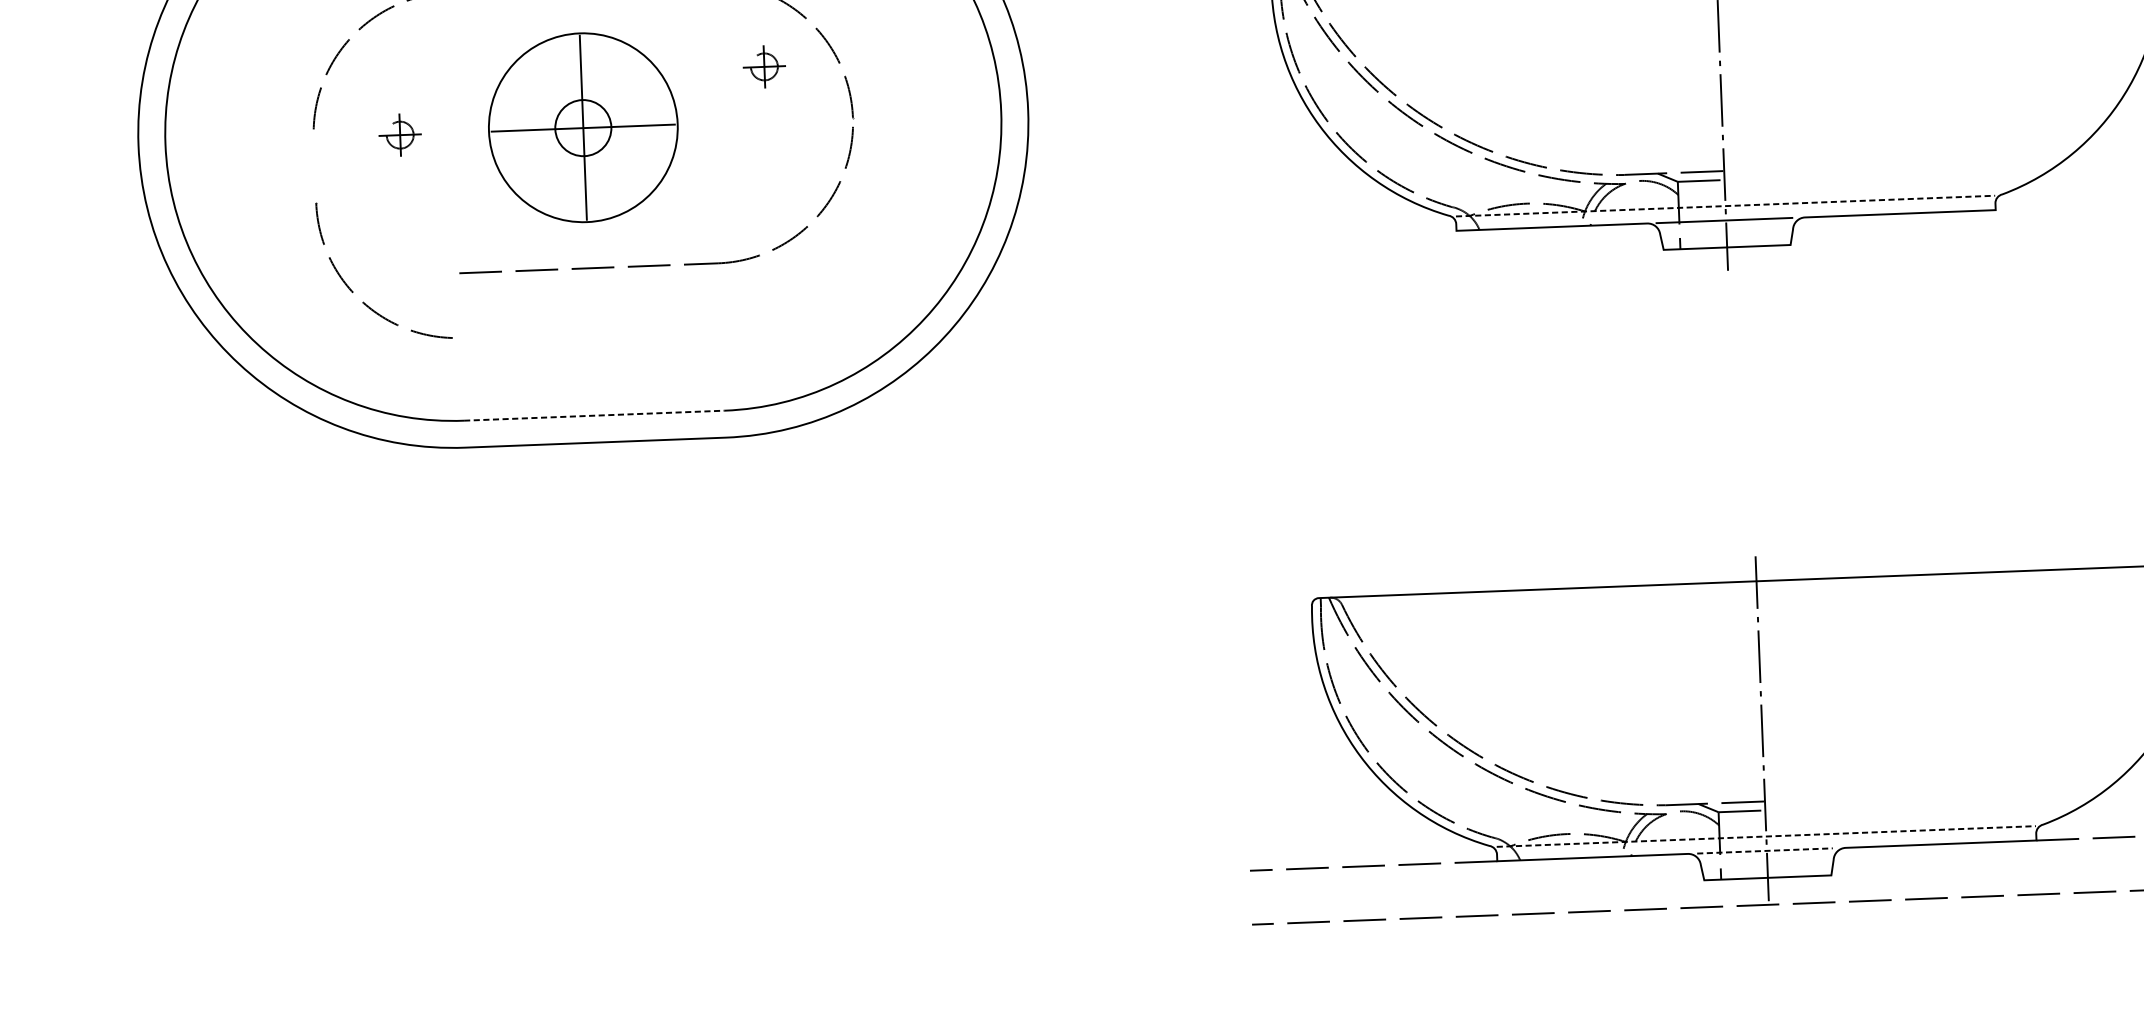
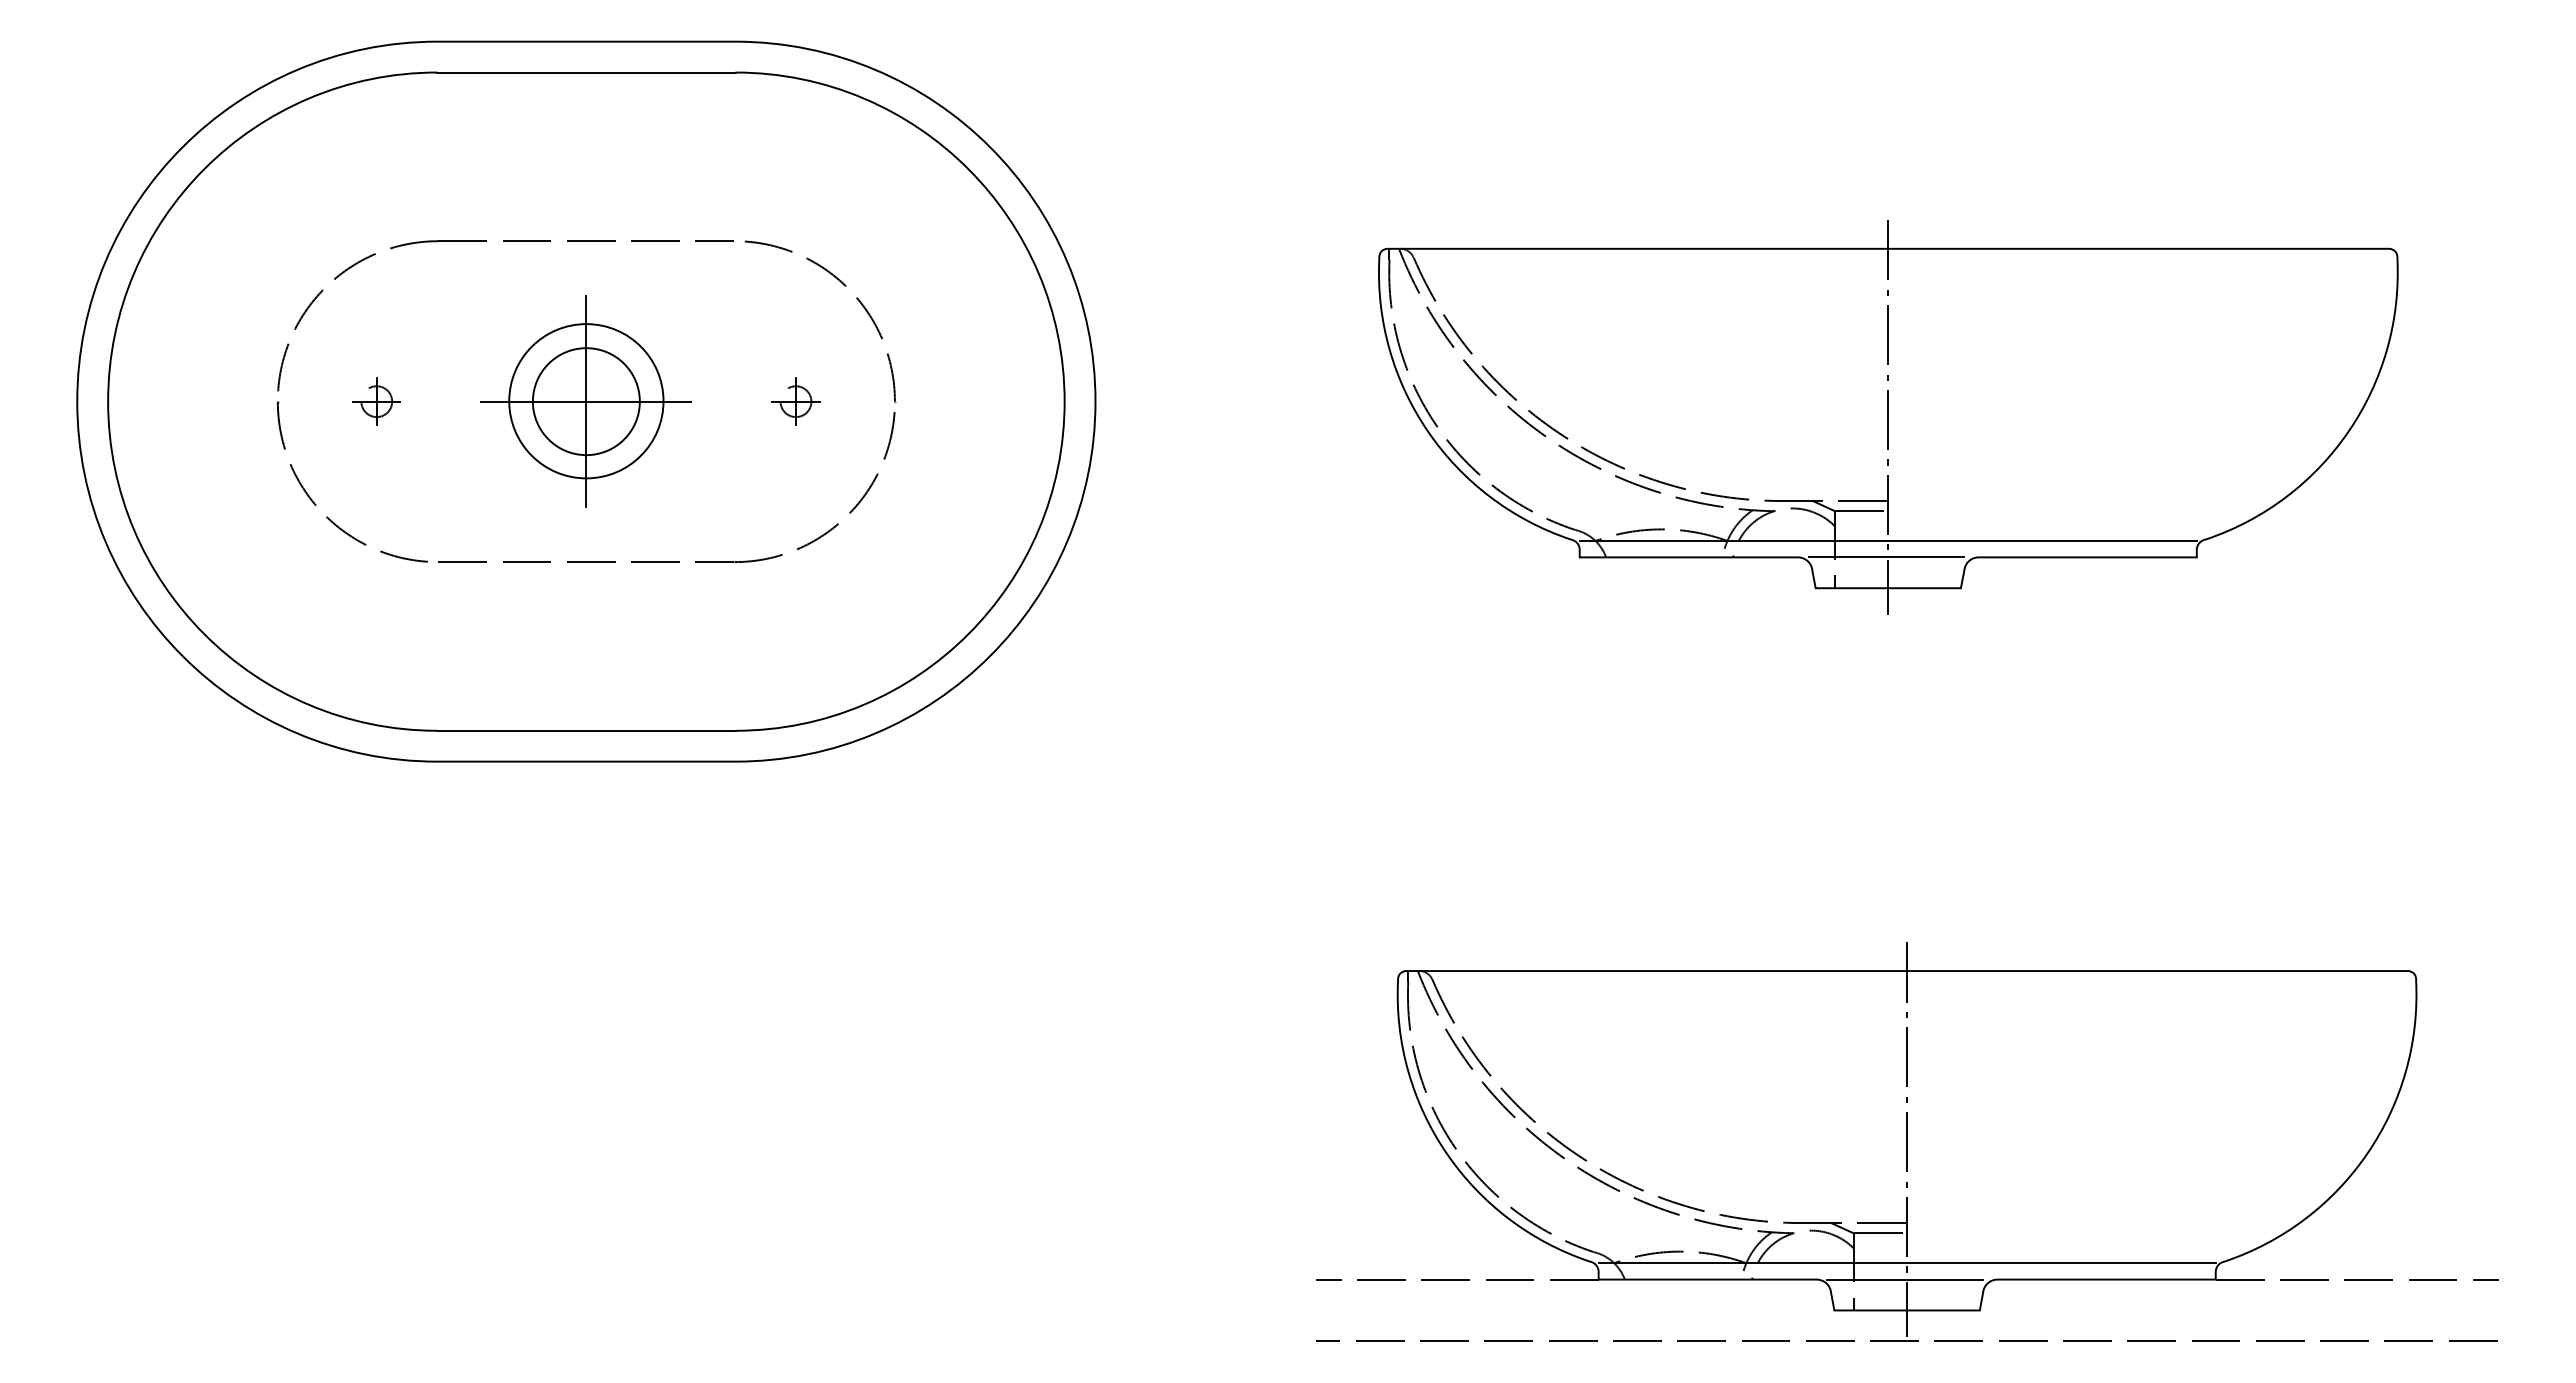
part: (763, 66) -> (795, 401), moved
circle: (583, 127) -> (586, 401), size x0.71
circle: (582, 128) -> (585, 401), size x1.67
line: (1725, 205) -> (1888, 540), dashed -> solid
part: (353, 291) -> (316, 504), moved
line: (594, 415) -> (586, 730), dashed -> solid
line: (1766, 836) -> (1907, 1263), dashed -> solid
line: (1765, 850) -> (1905, 1279), dashed -> solid

